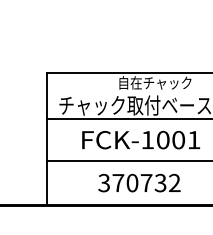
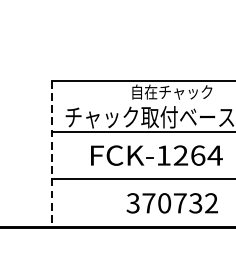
line: (46, 138) -> (51, 153), solid -> dashed
text: (178, 140) -> (197, 156), FCK-1001 -> FCK-1264
text: (139, 182) -> (172, 202), moved

